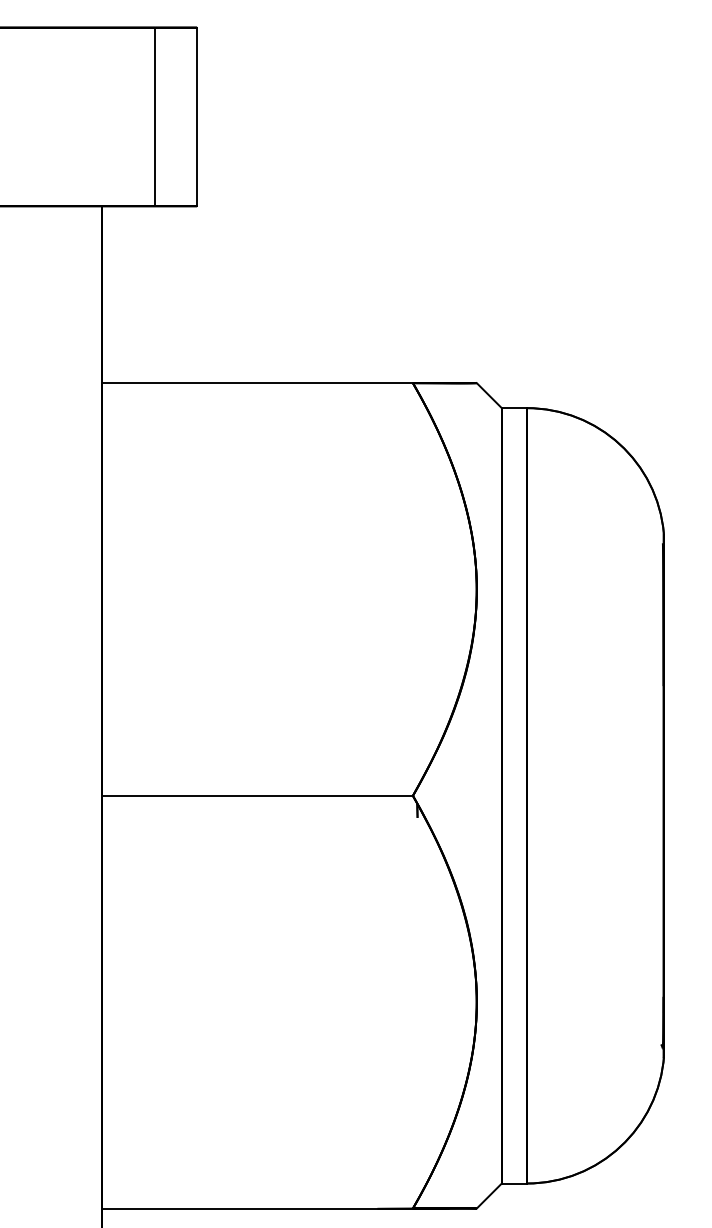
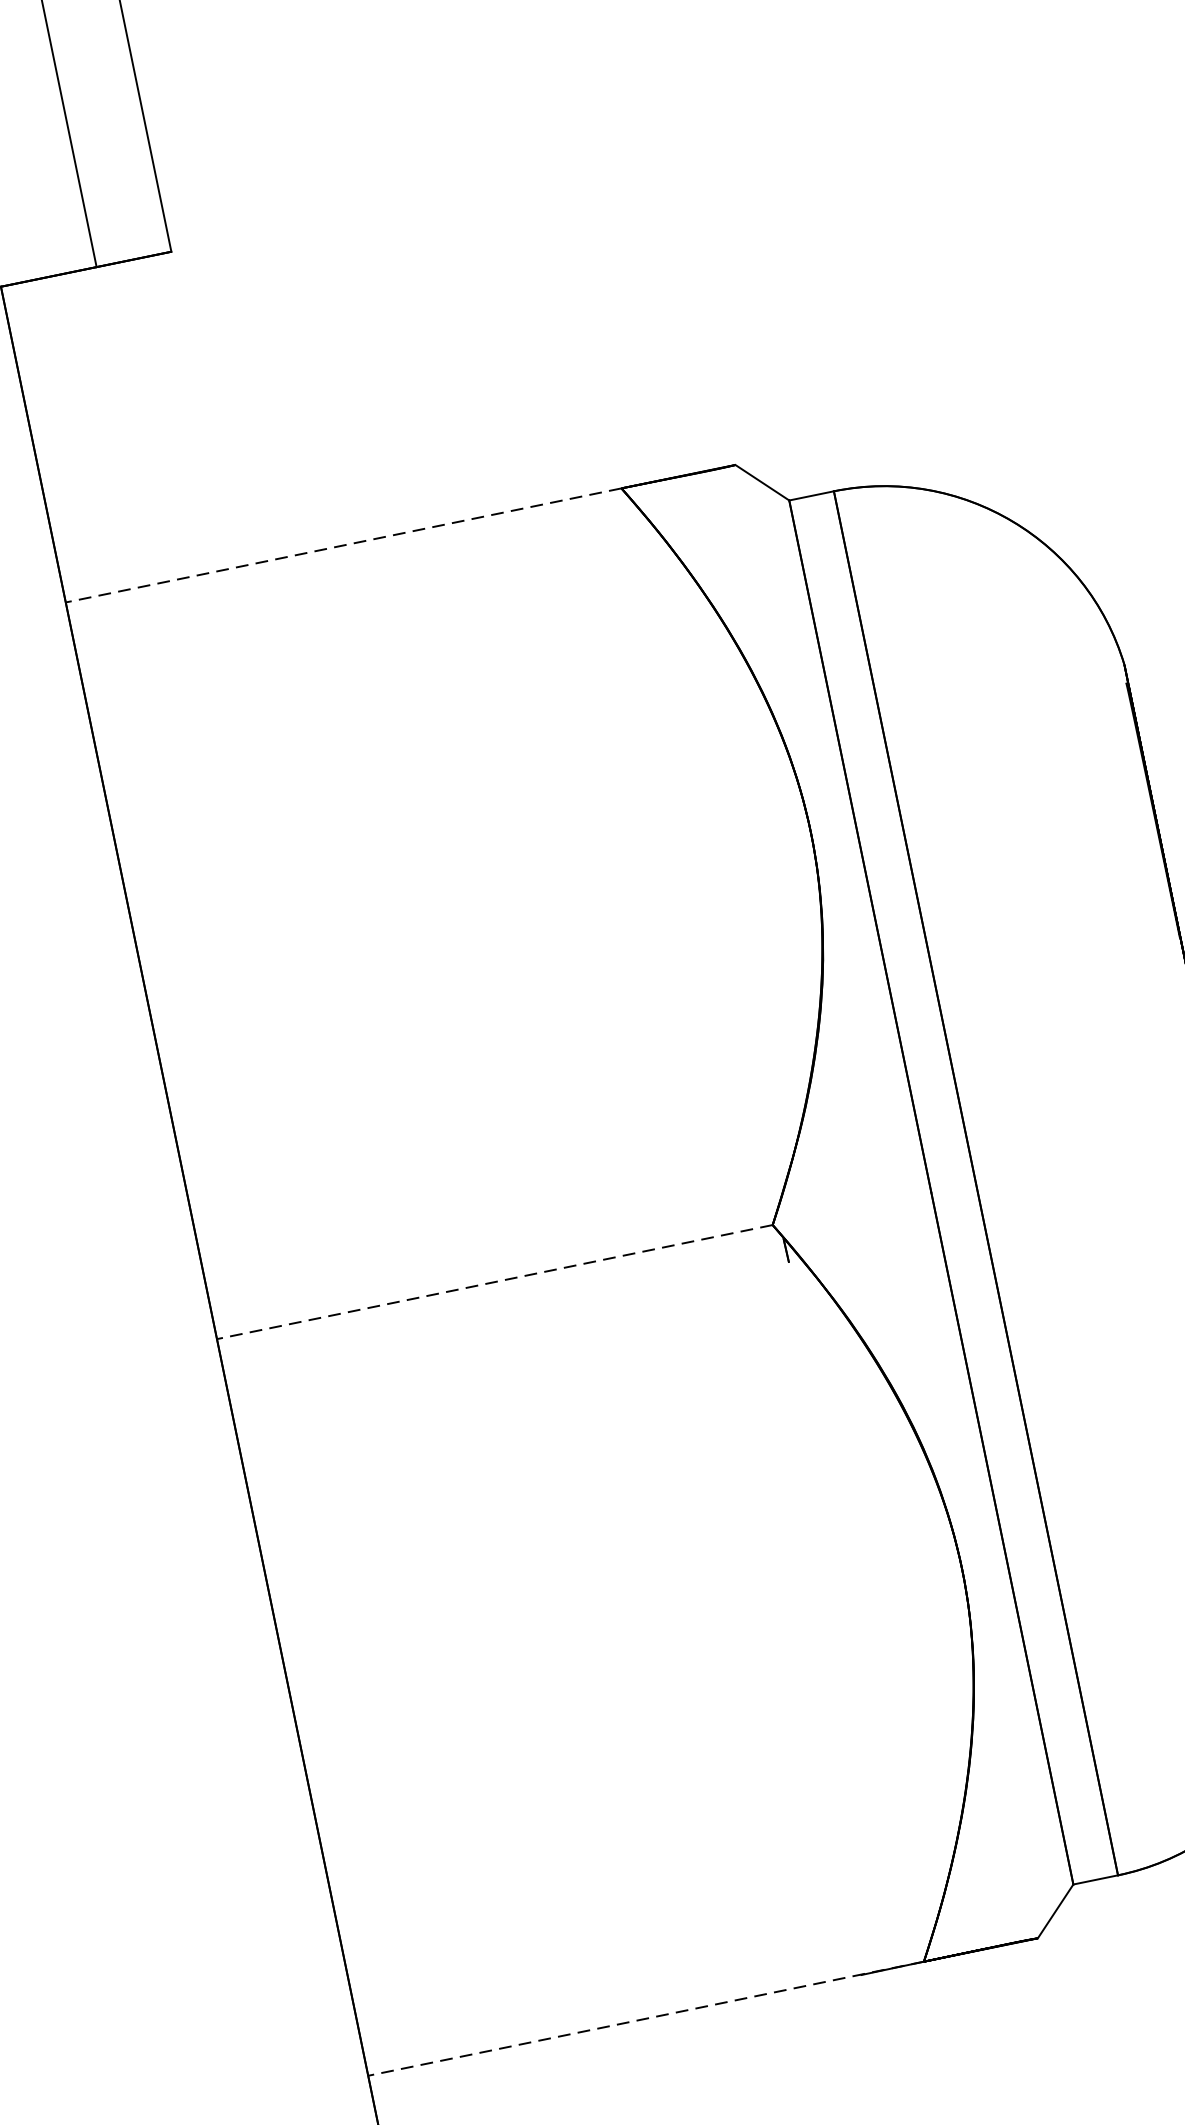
line: (257, 383) -> (344, 546), solid -> dashed
line: (257, 795) -> (495, 1281), solid -> dashed
line: (257, 1208) -> (646, 2018), solid -> dashed

